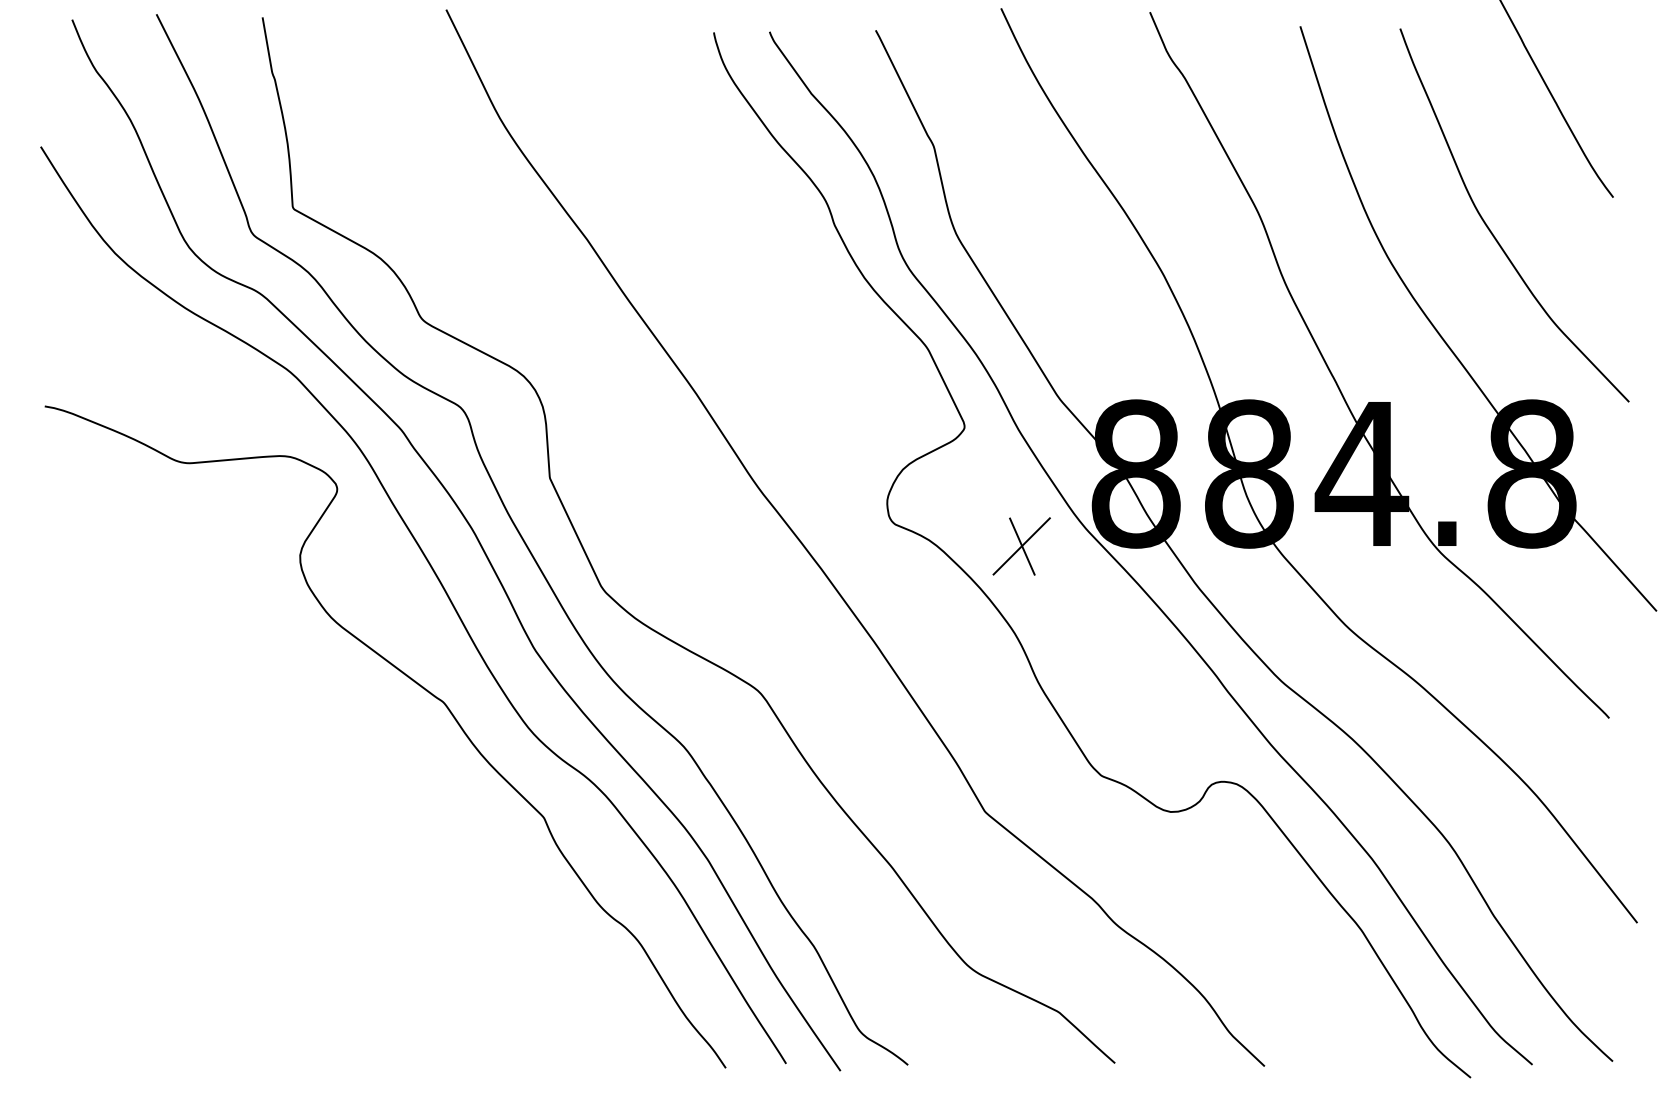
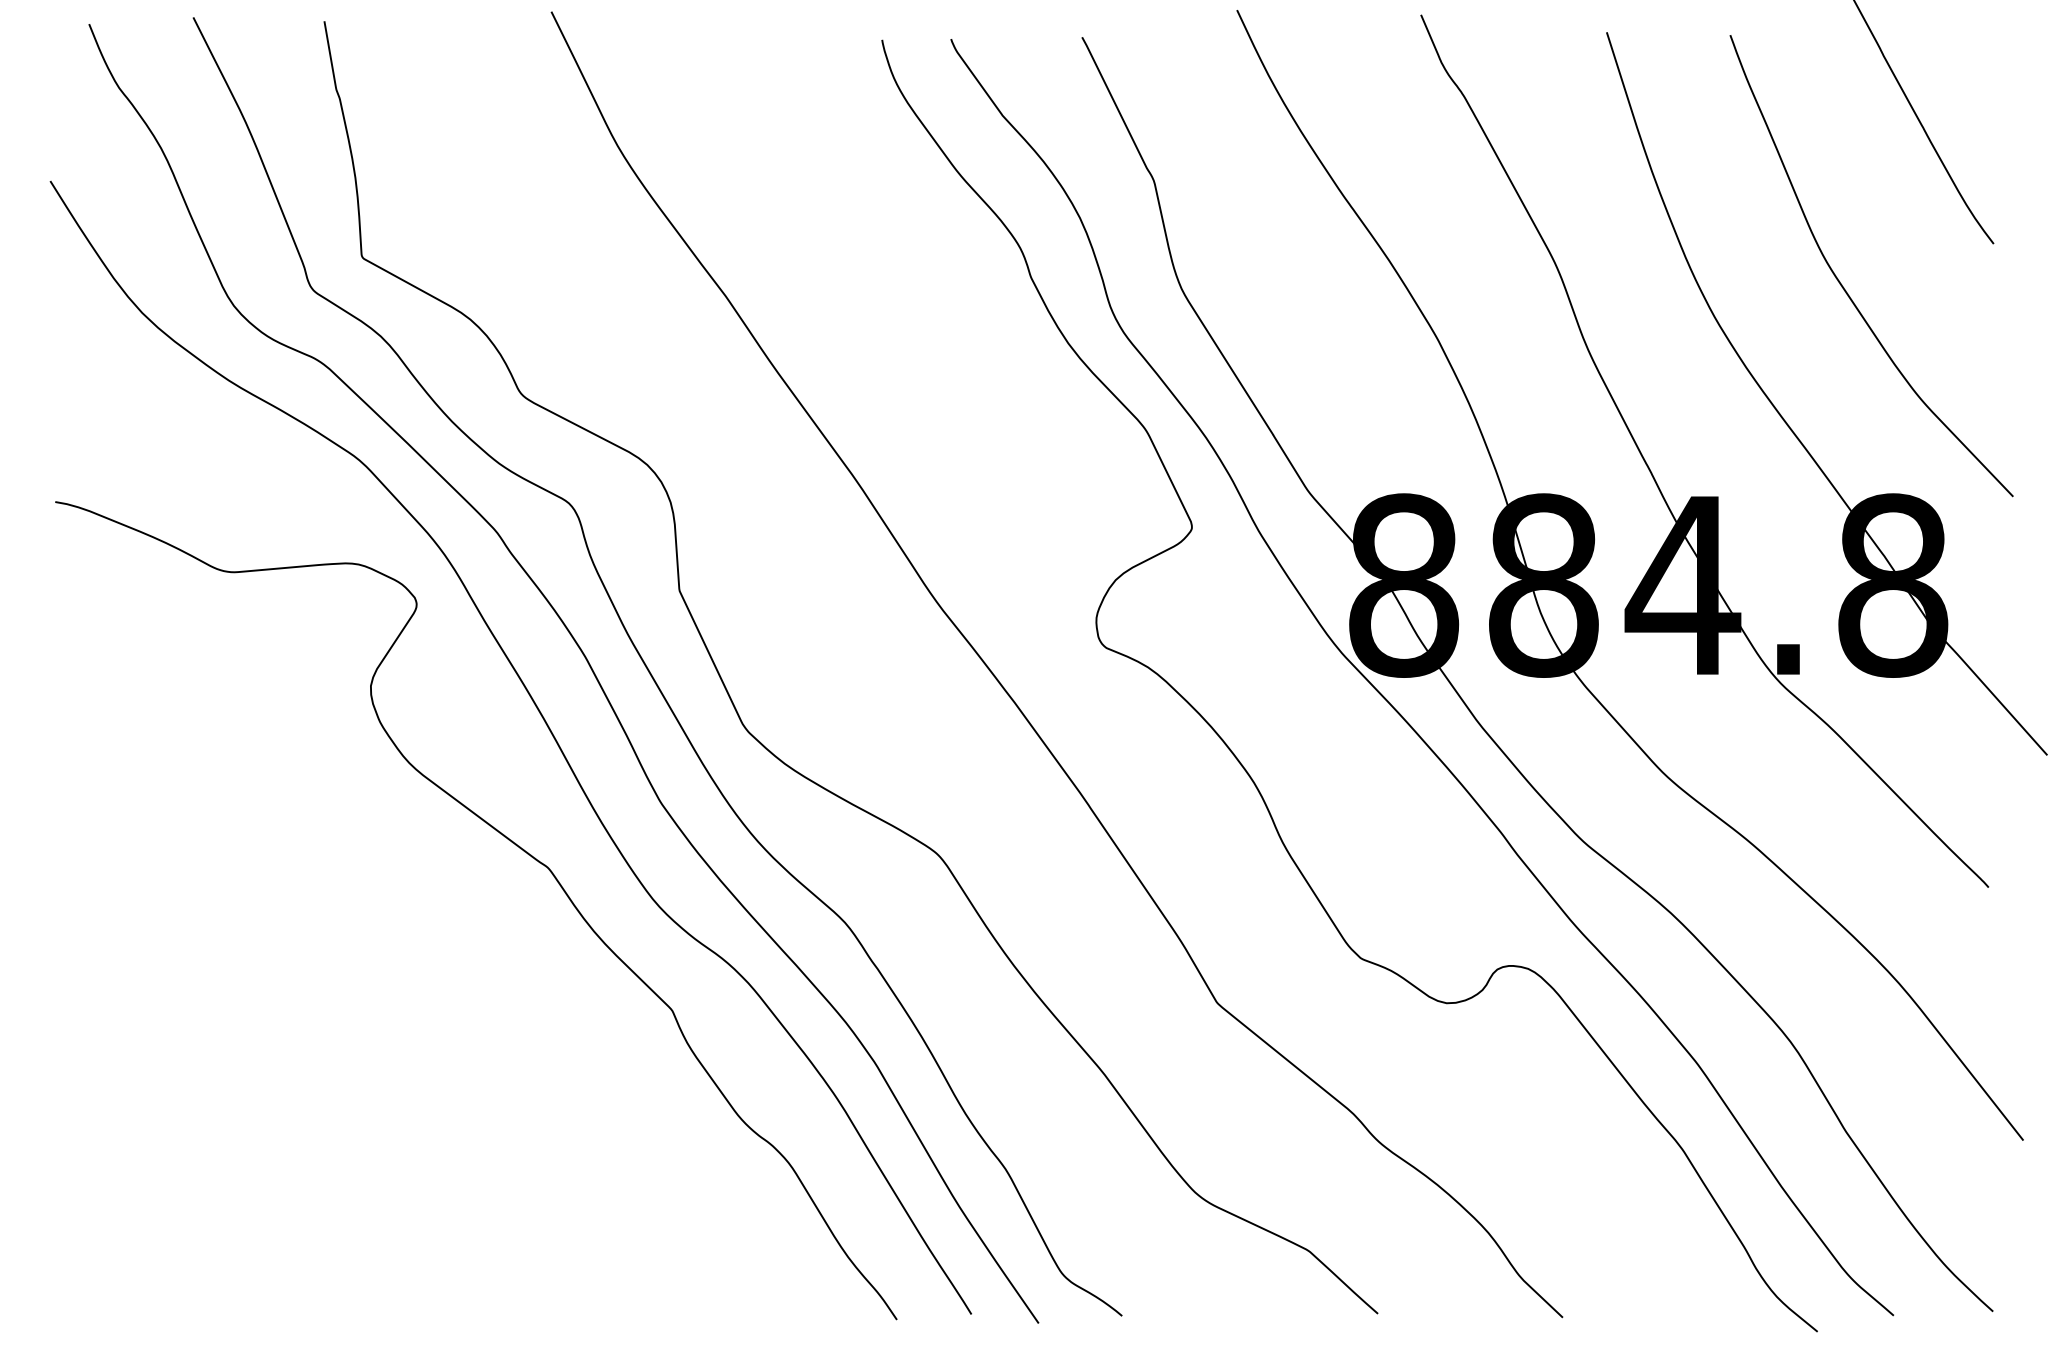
part: (1021, 545) -> (1262, 674), removed

